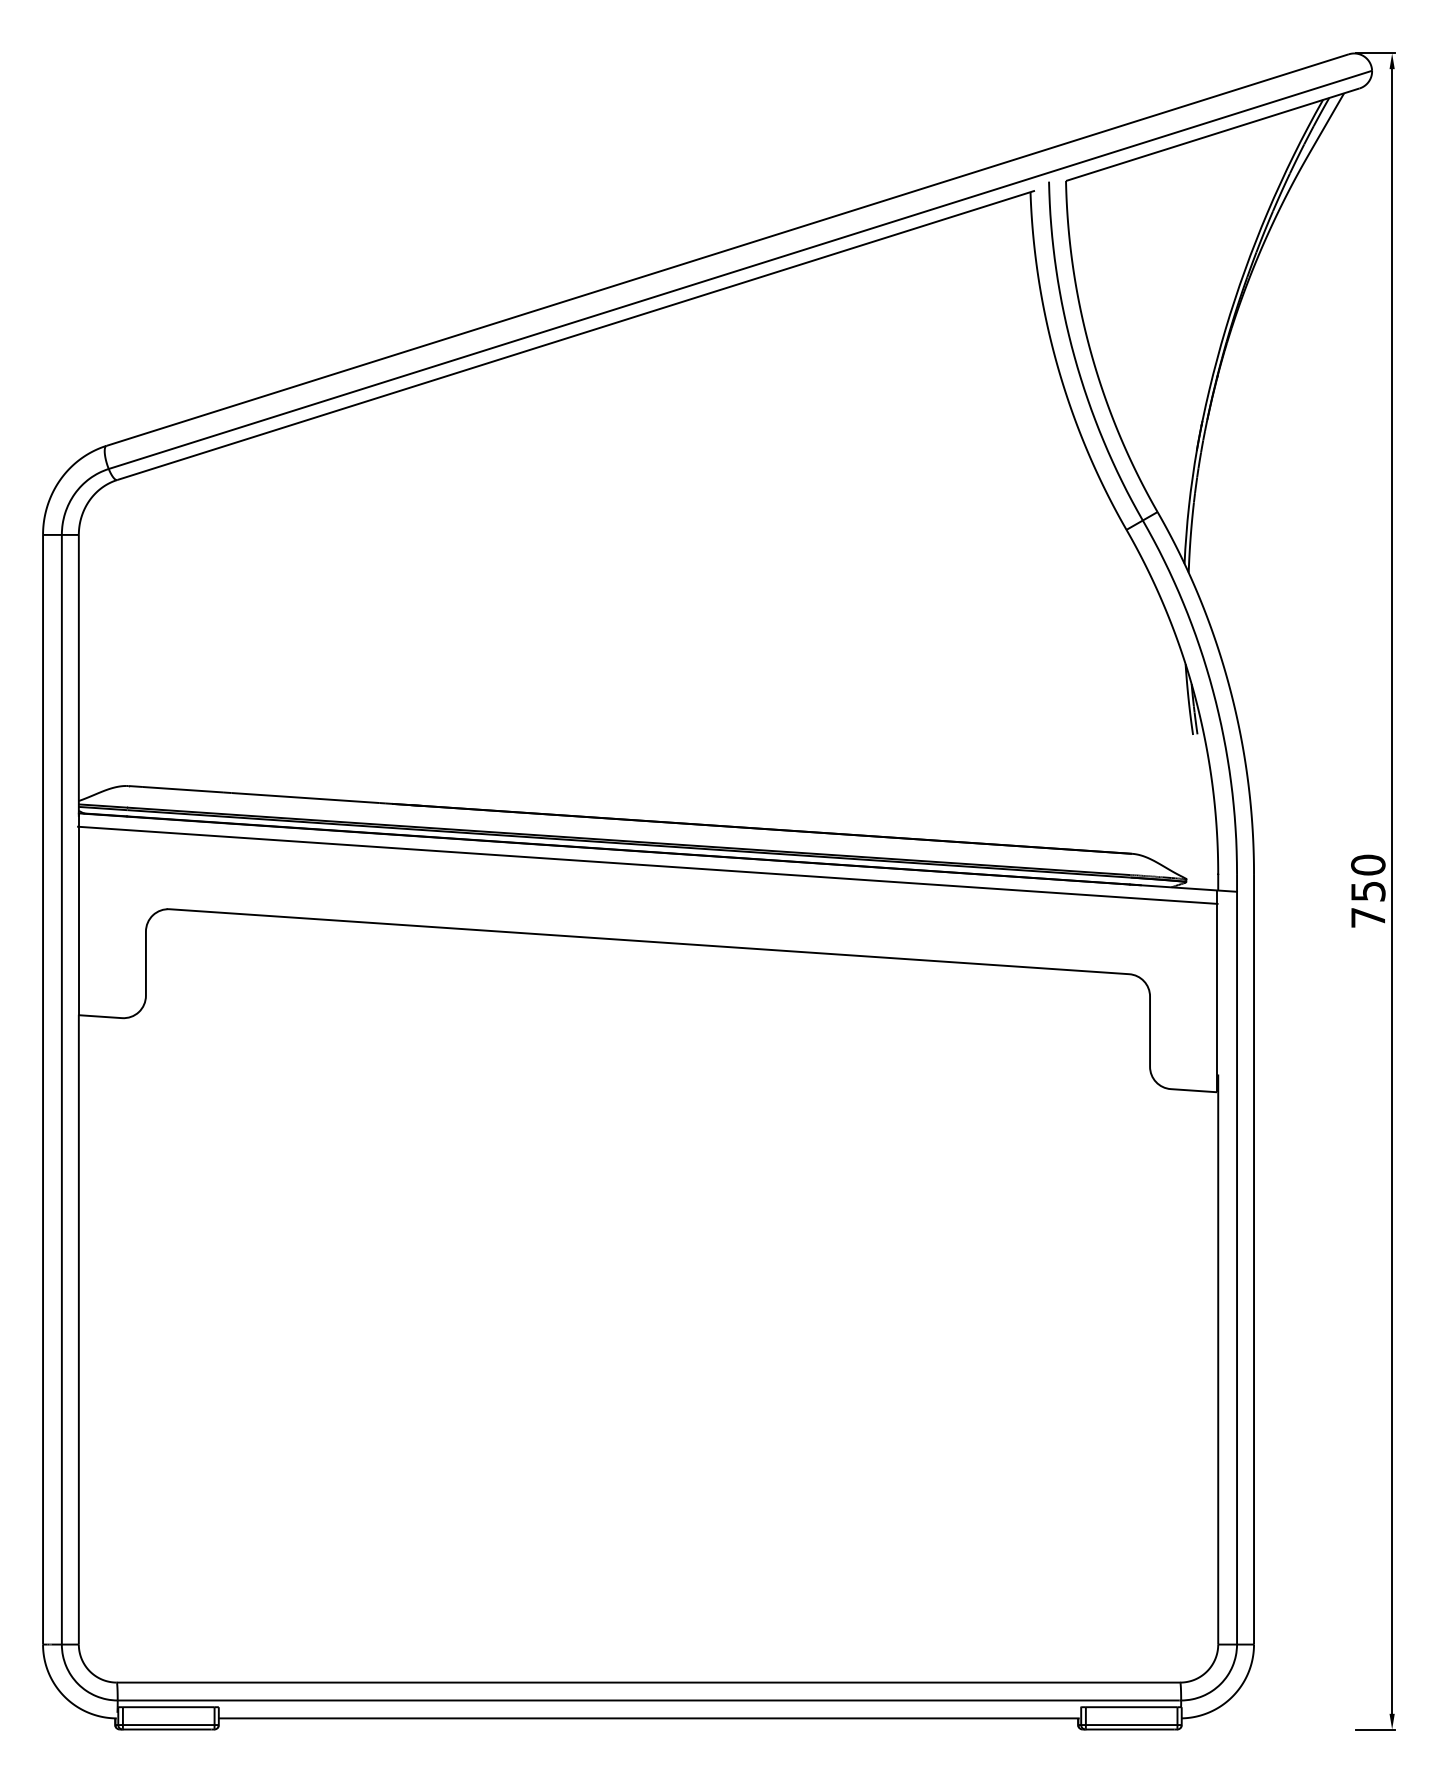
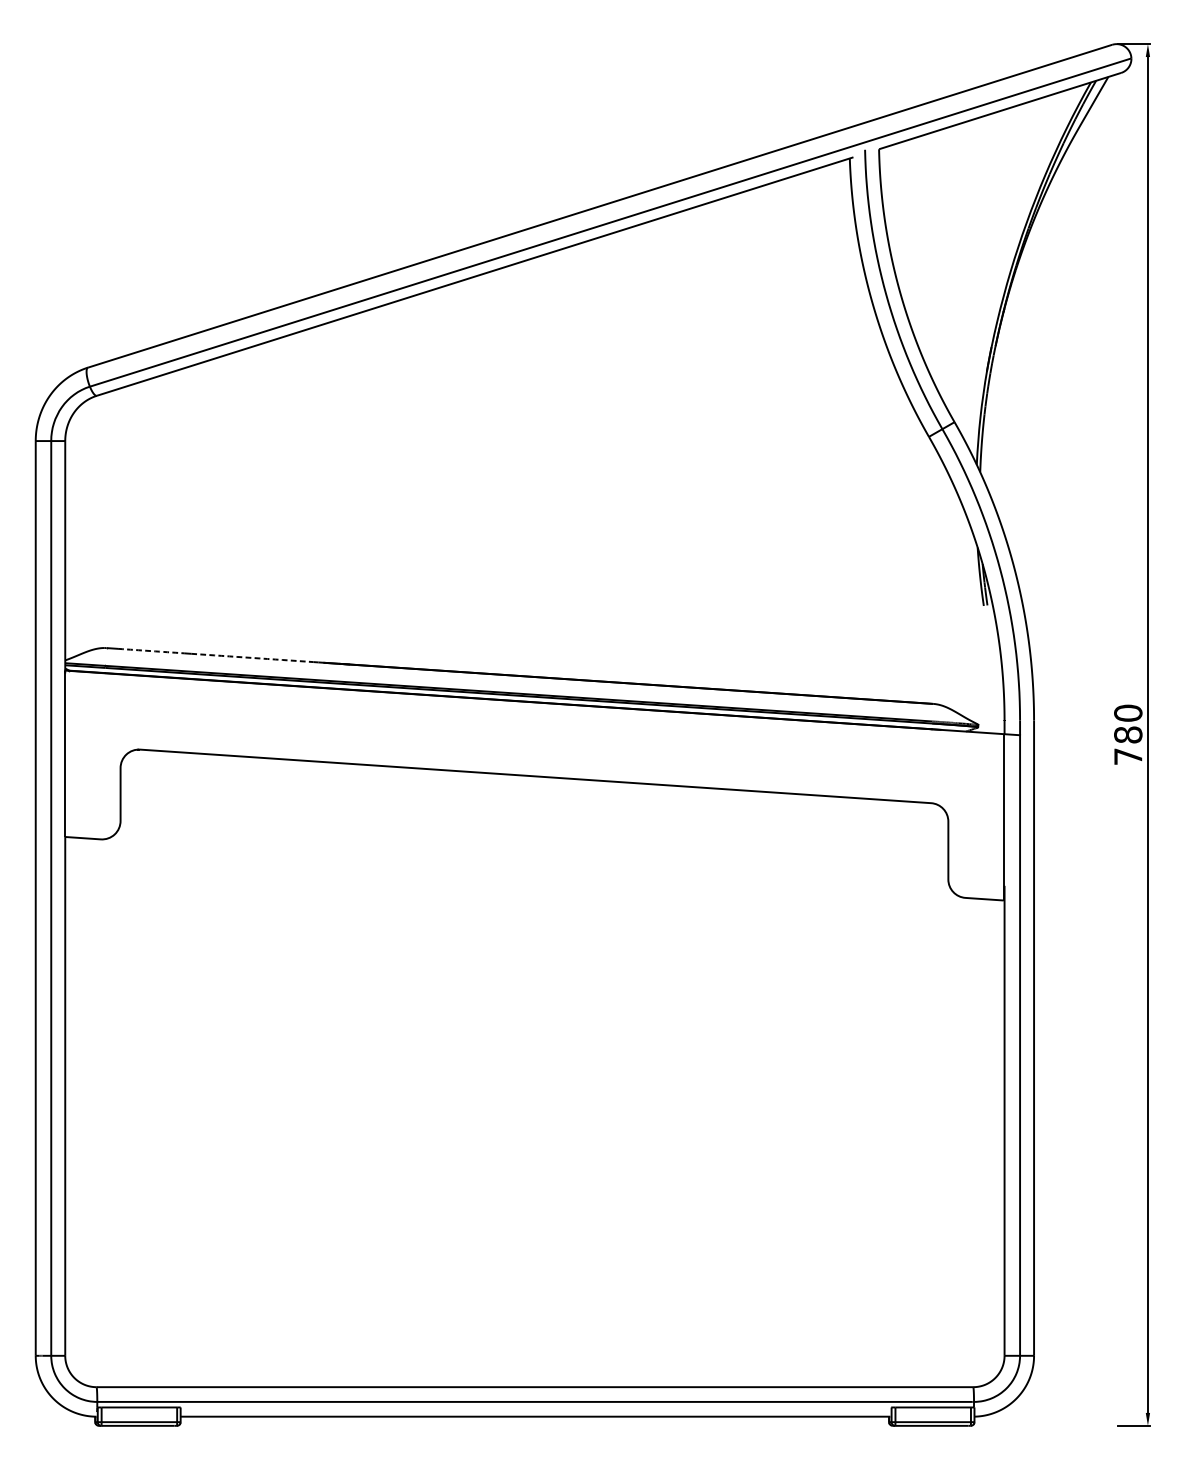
arc: (182, 789) -> (150, 650), solid -> dashed
arc: (305, 798) -> (252, 658), solid -> dashed
line: (647, 864) -> (534, 712), removed
text: (1368, 891) -> (1128, 735), 750 -> 780

